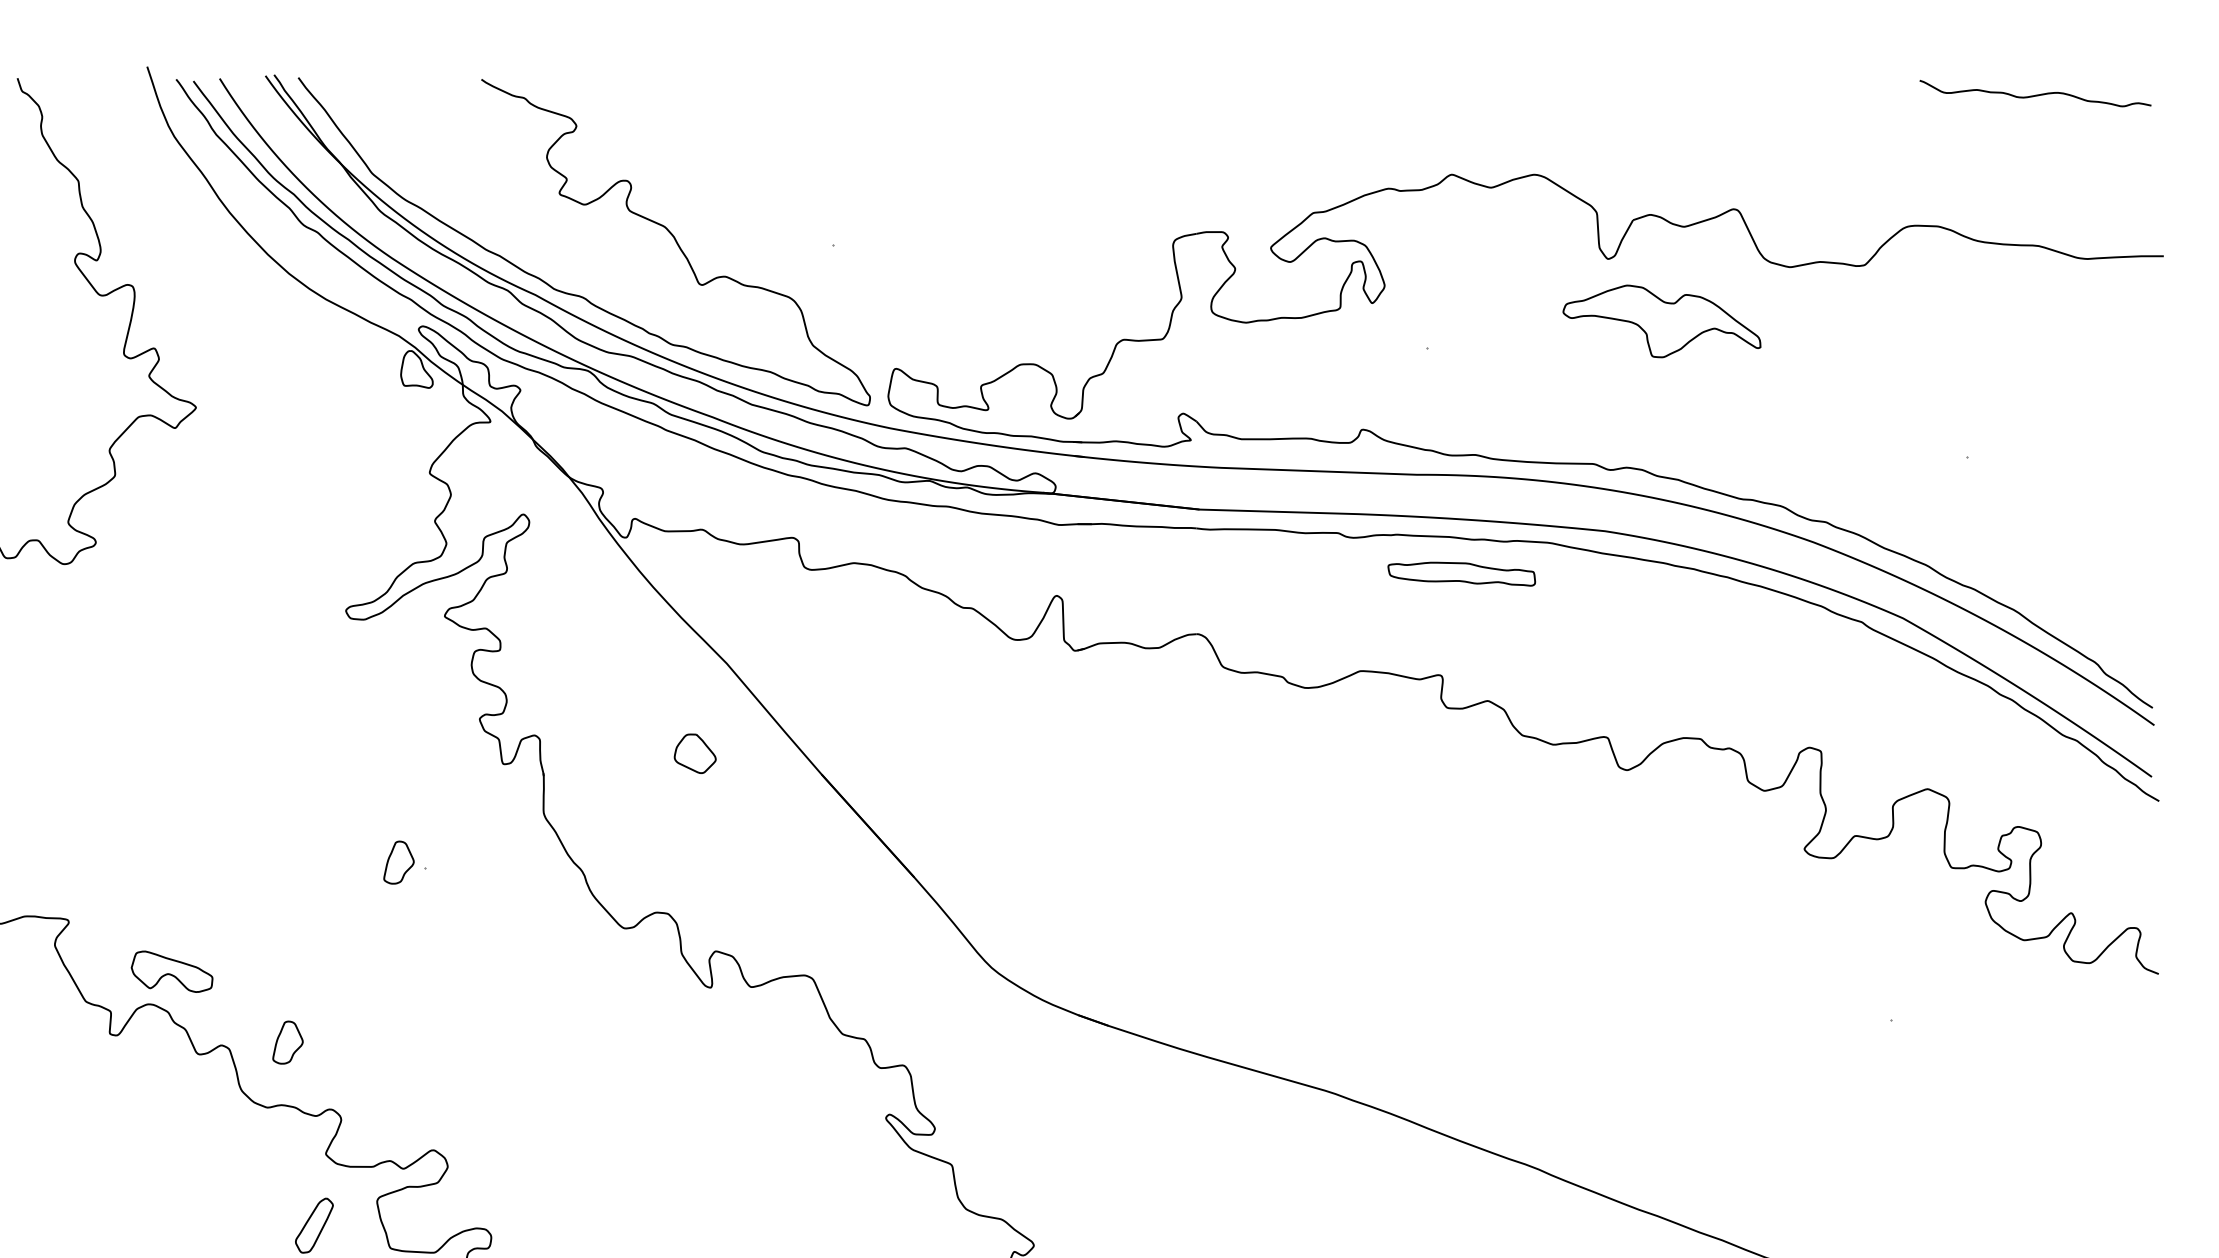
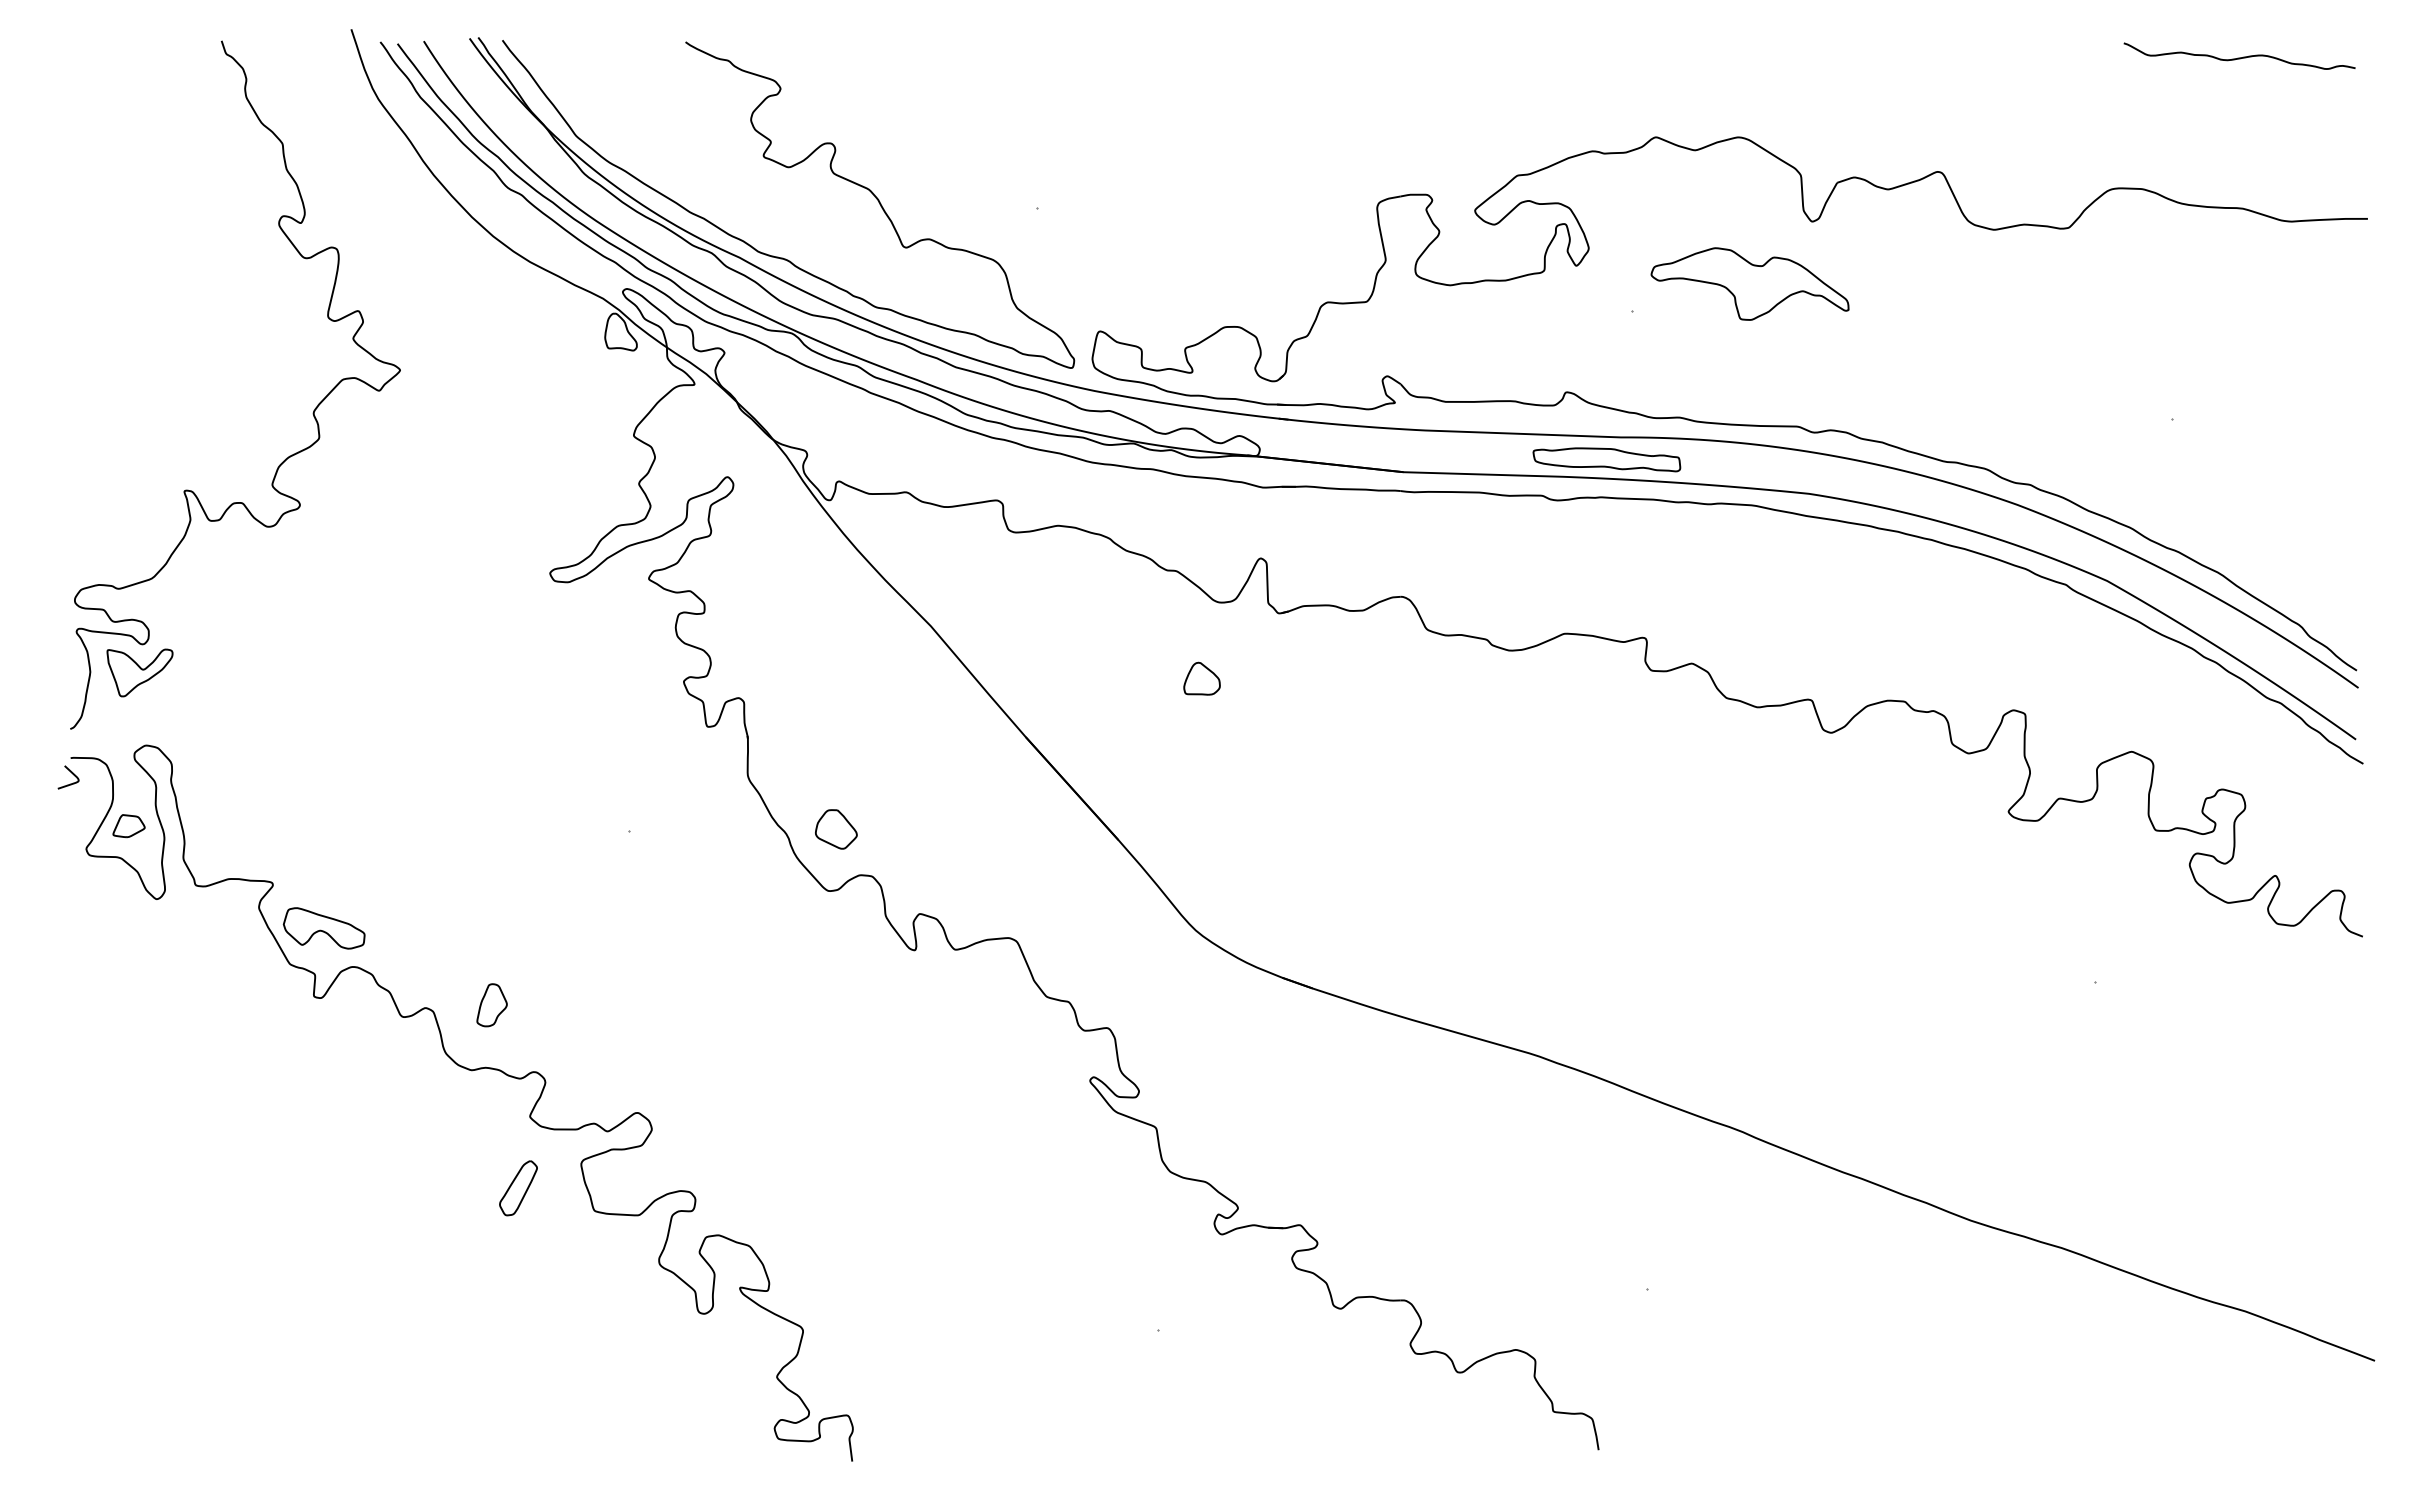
part: (1661, 320) -> (1749, 283), moved
part: (1461, 573) -> (1606, 459), moved
part: (997, 715) -> (1201, 678), added
part: (695, 753) -> (836, 829), moved
part: (398, 862) -> (602, 825), removed
part: (171, 971) -> (323, 928), moved

